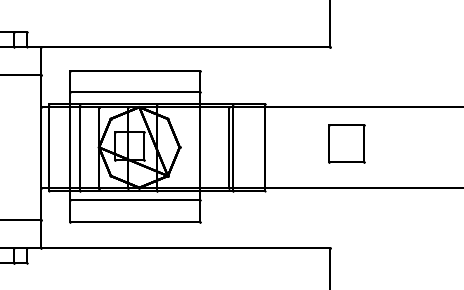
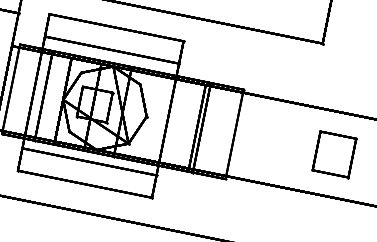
part: (346, 143) -> (334, 154), moved

